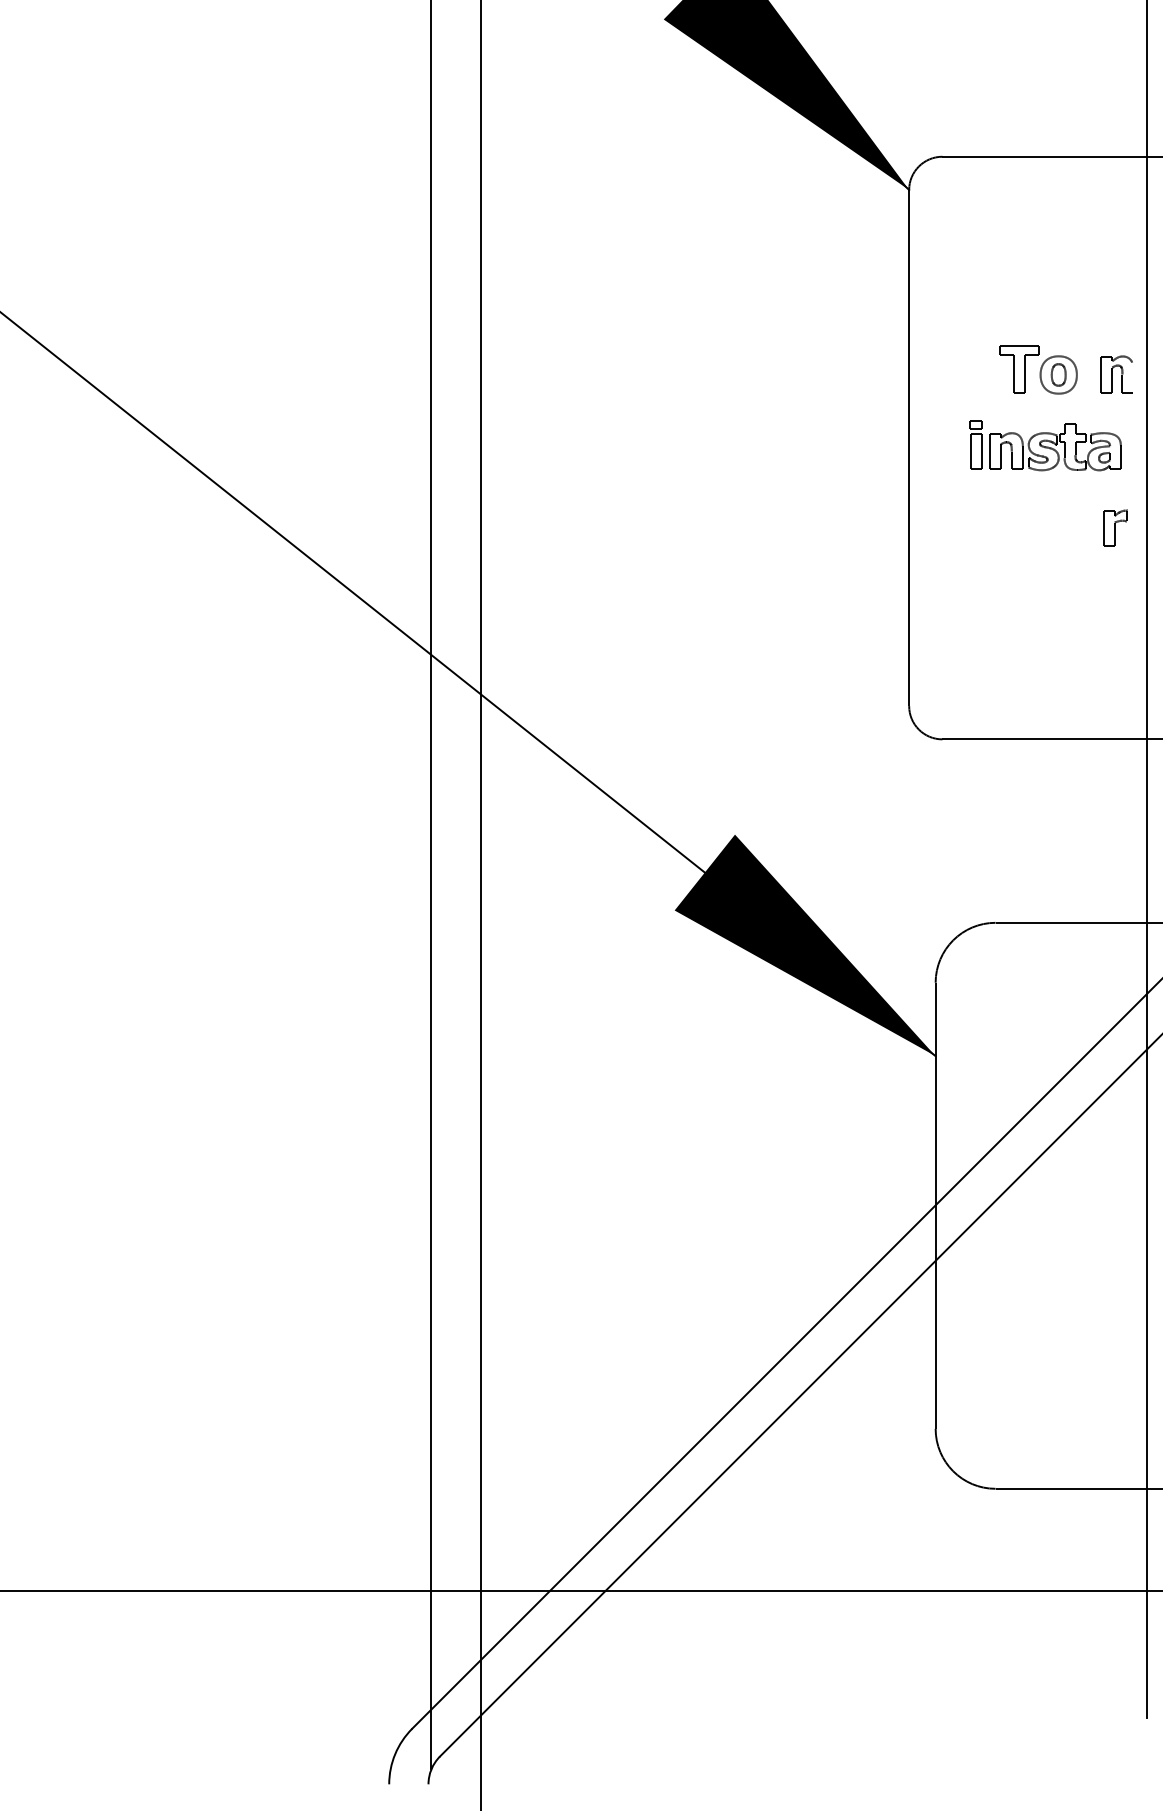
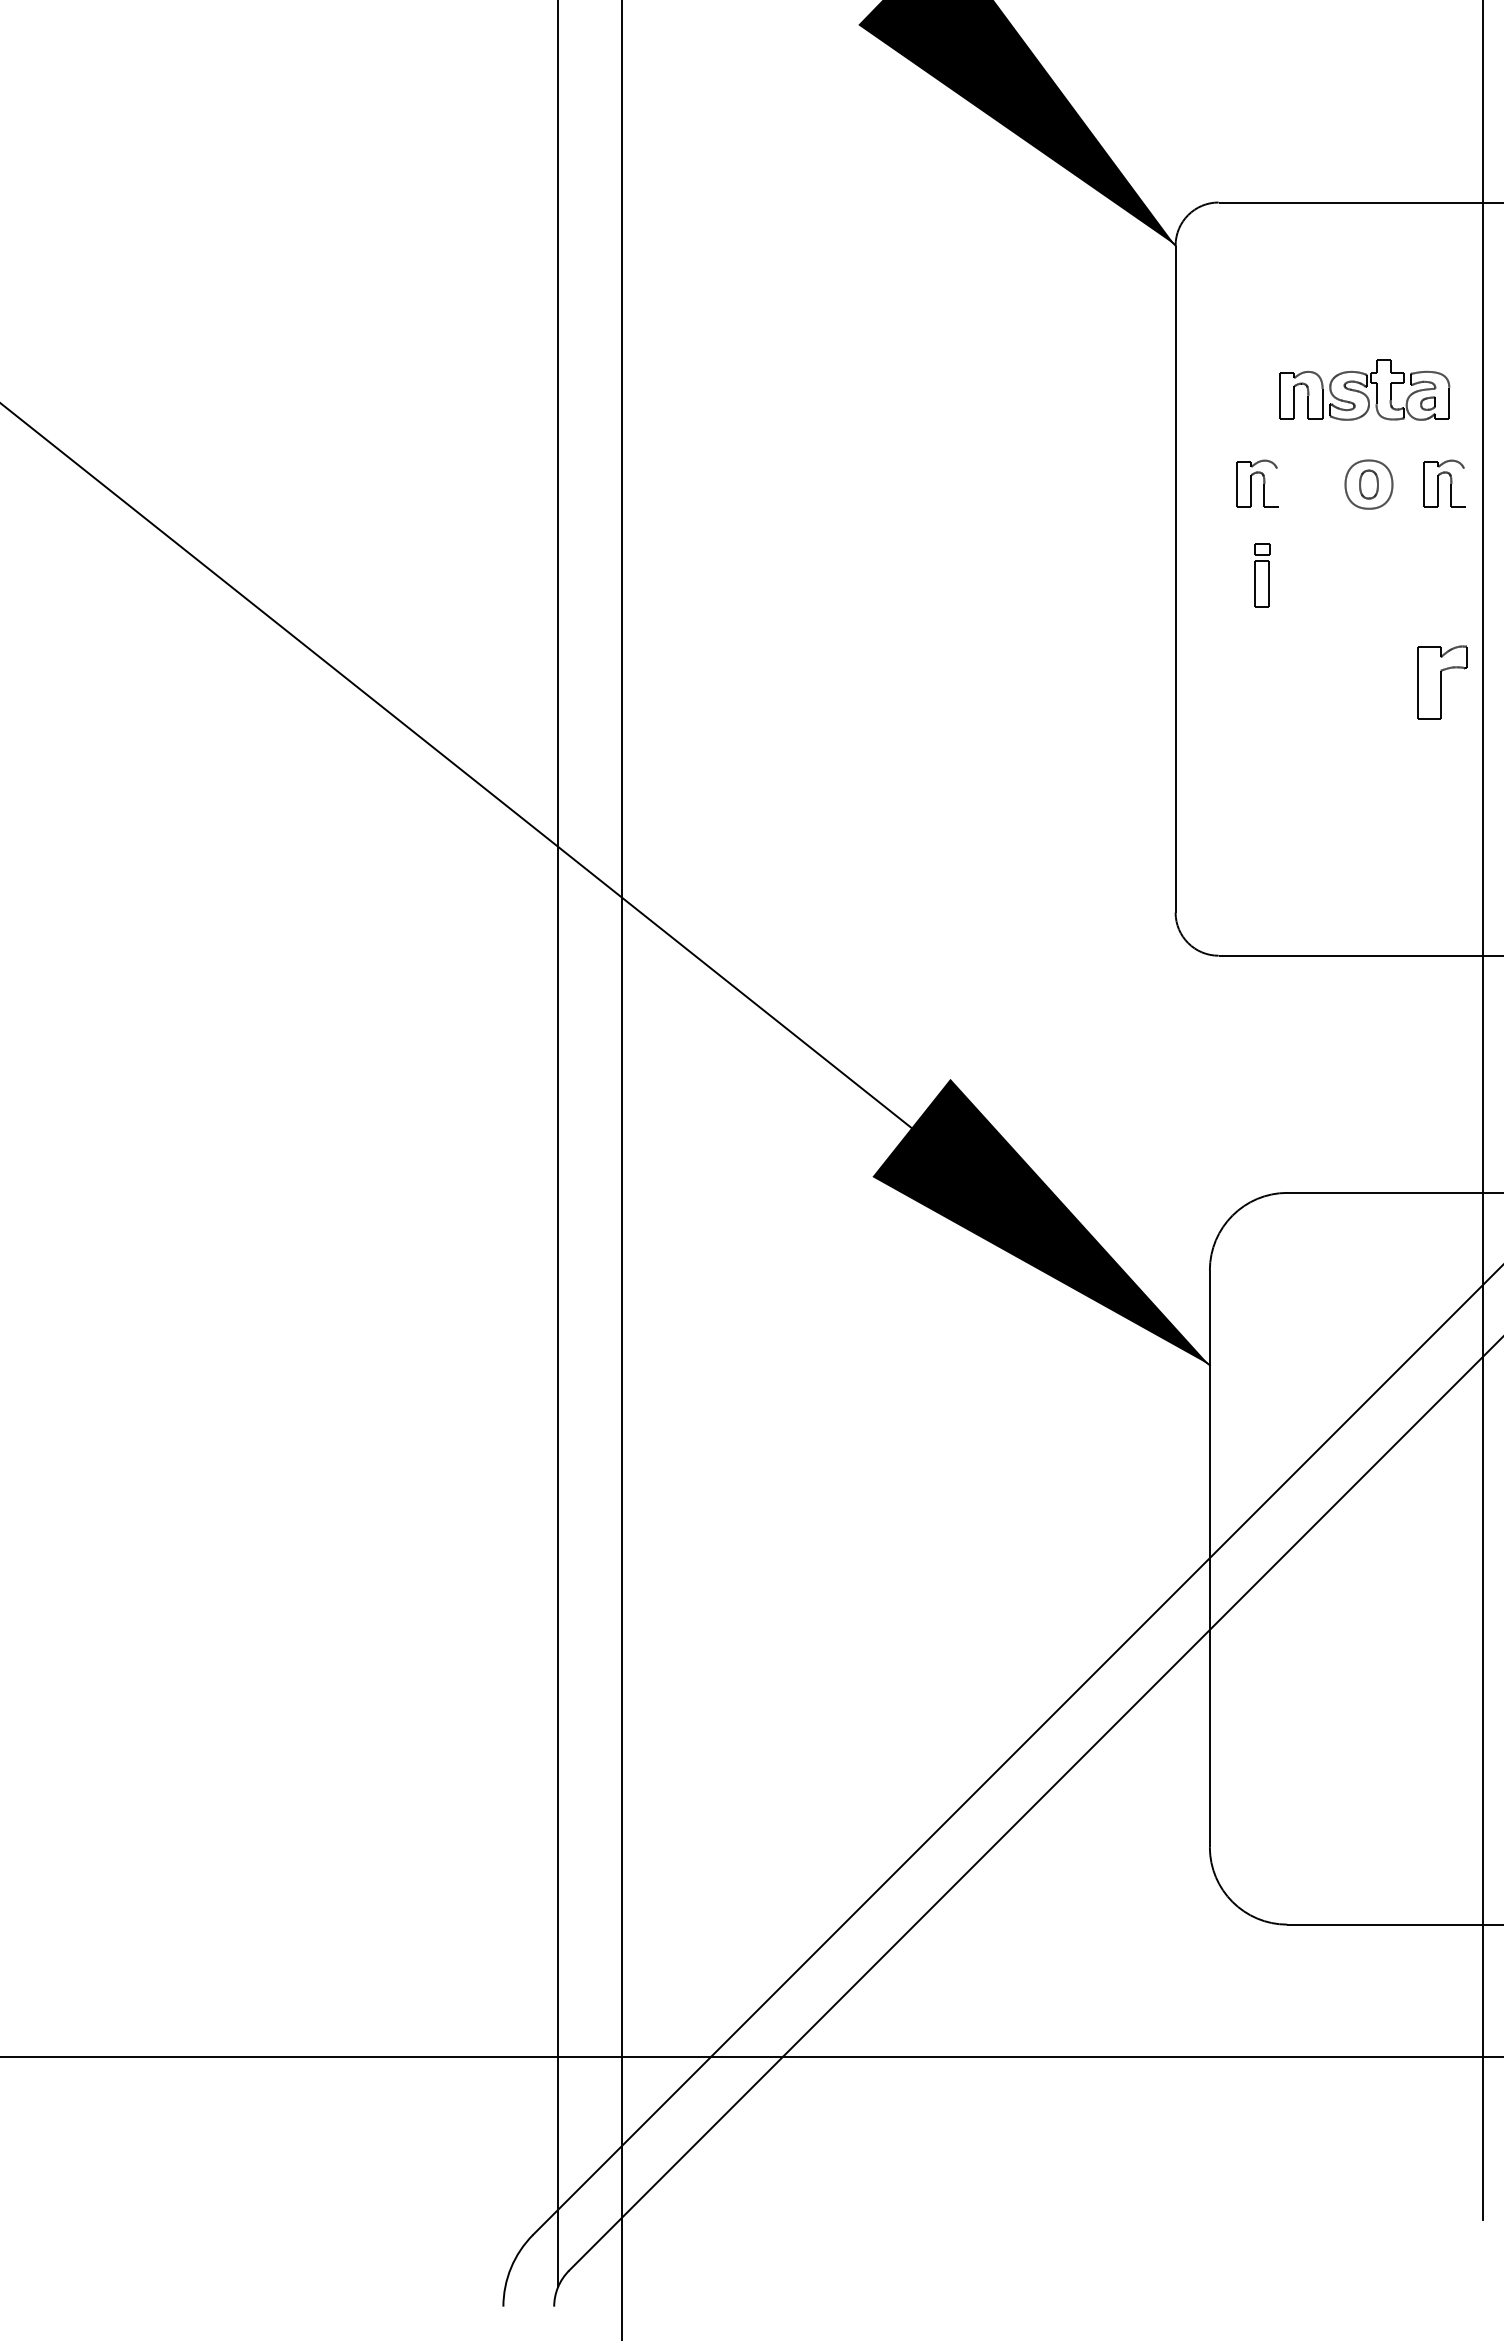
part: (1019, 368) -> (1318, 476), removed
part: (972, 374) -> (1257, 483), added
part: (1055, 446) -> (1364, 389), moved
part: (1115, 528) -> (1442, 682), size x1.6

